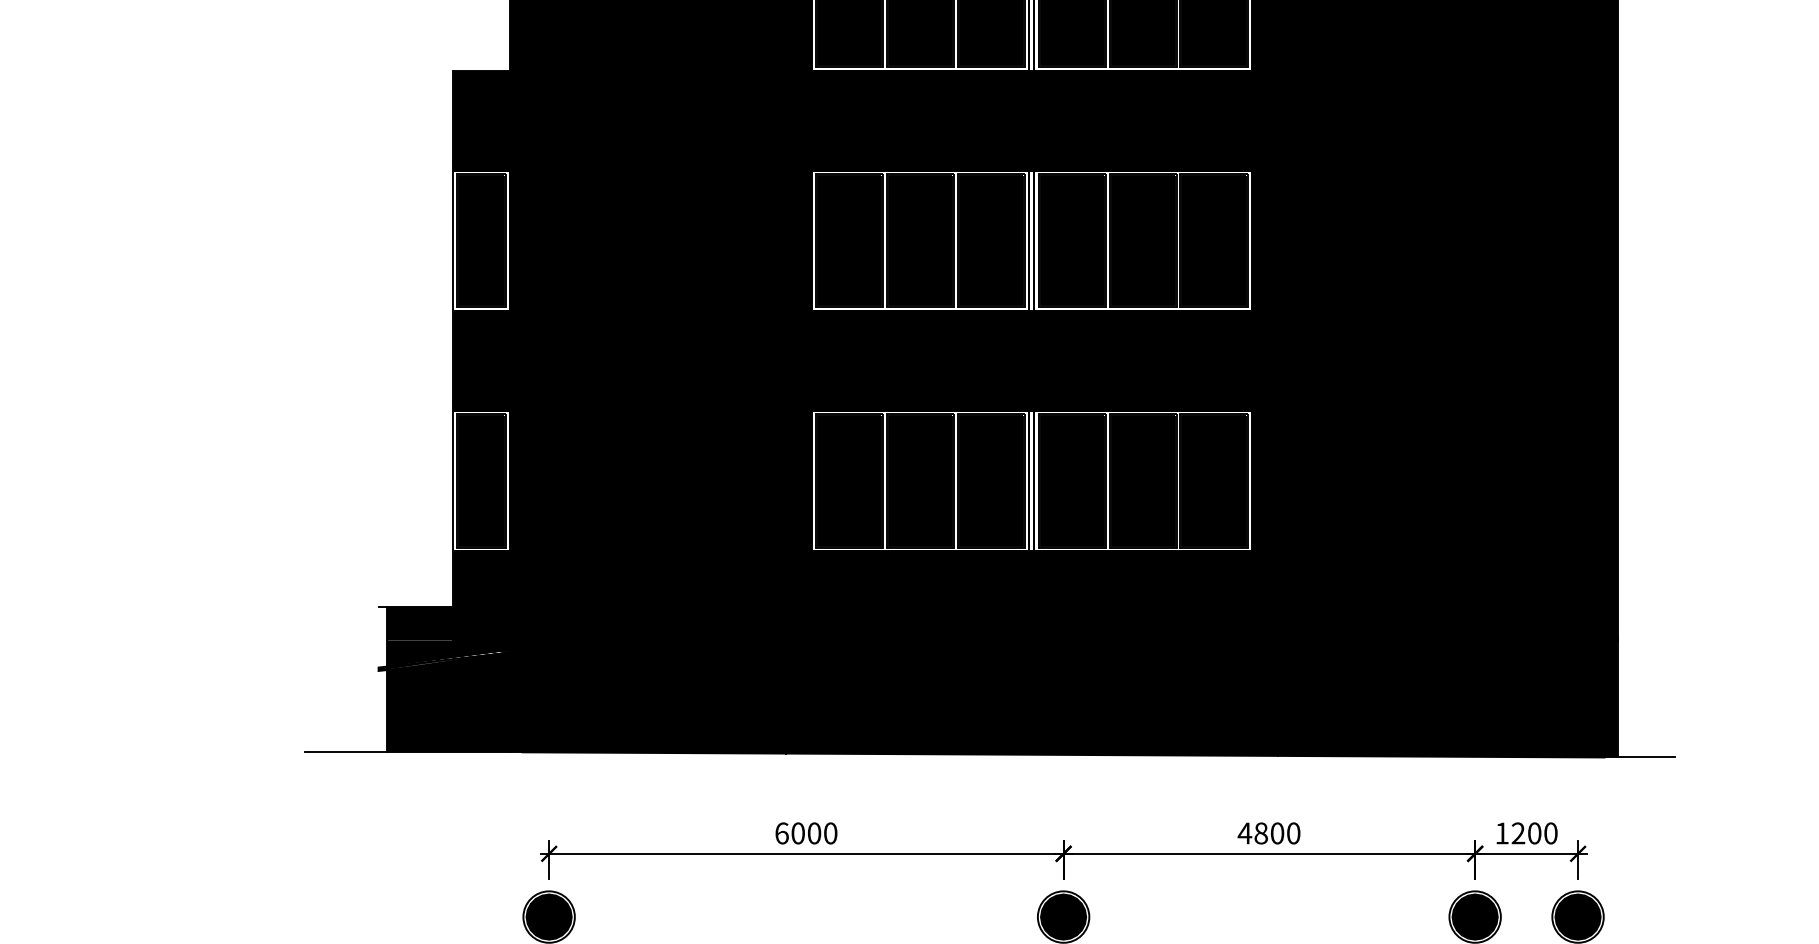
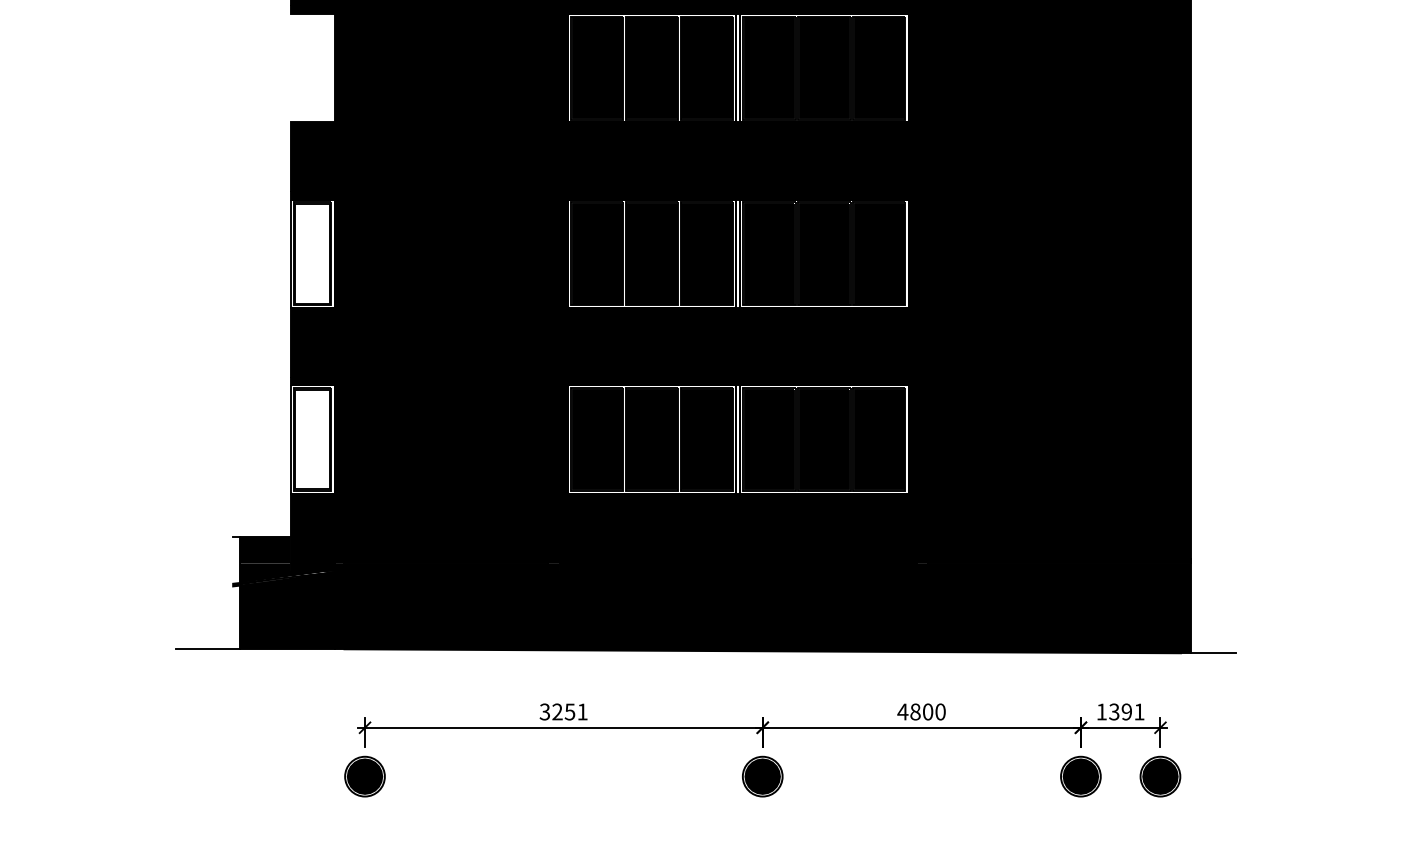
fill: (481, 240) -> (312, 253), removed
fill: (481, 480) -> (312, 439), removed
text: (805, 832) -> (563, 711), 6000 -> 3251
text: (1534, 832) -> (1126, 711), 1200 -> 1391

